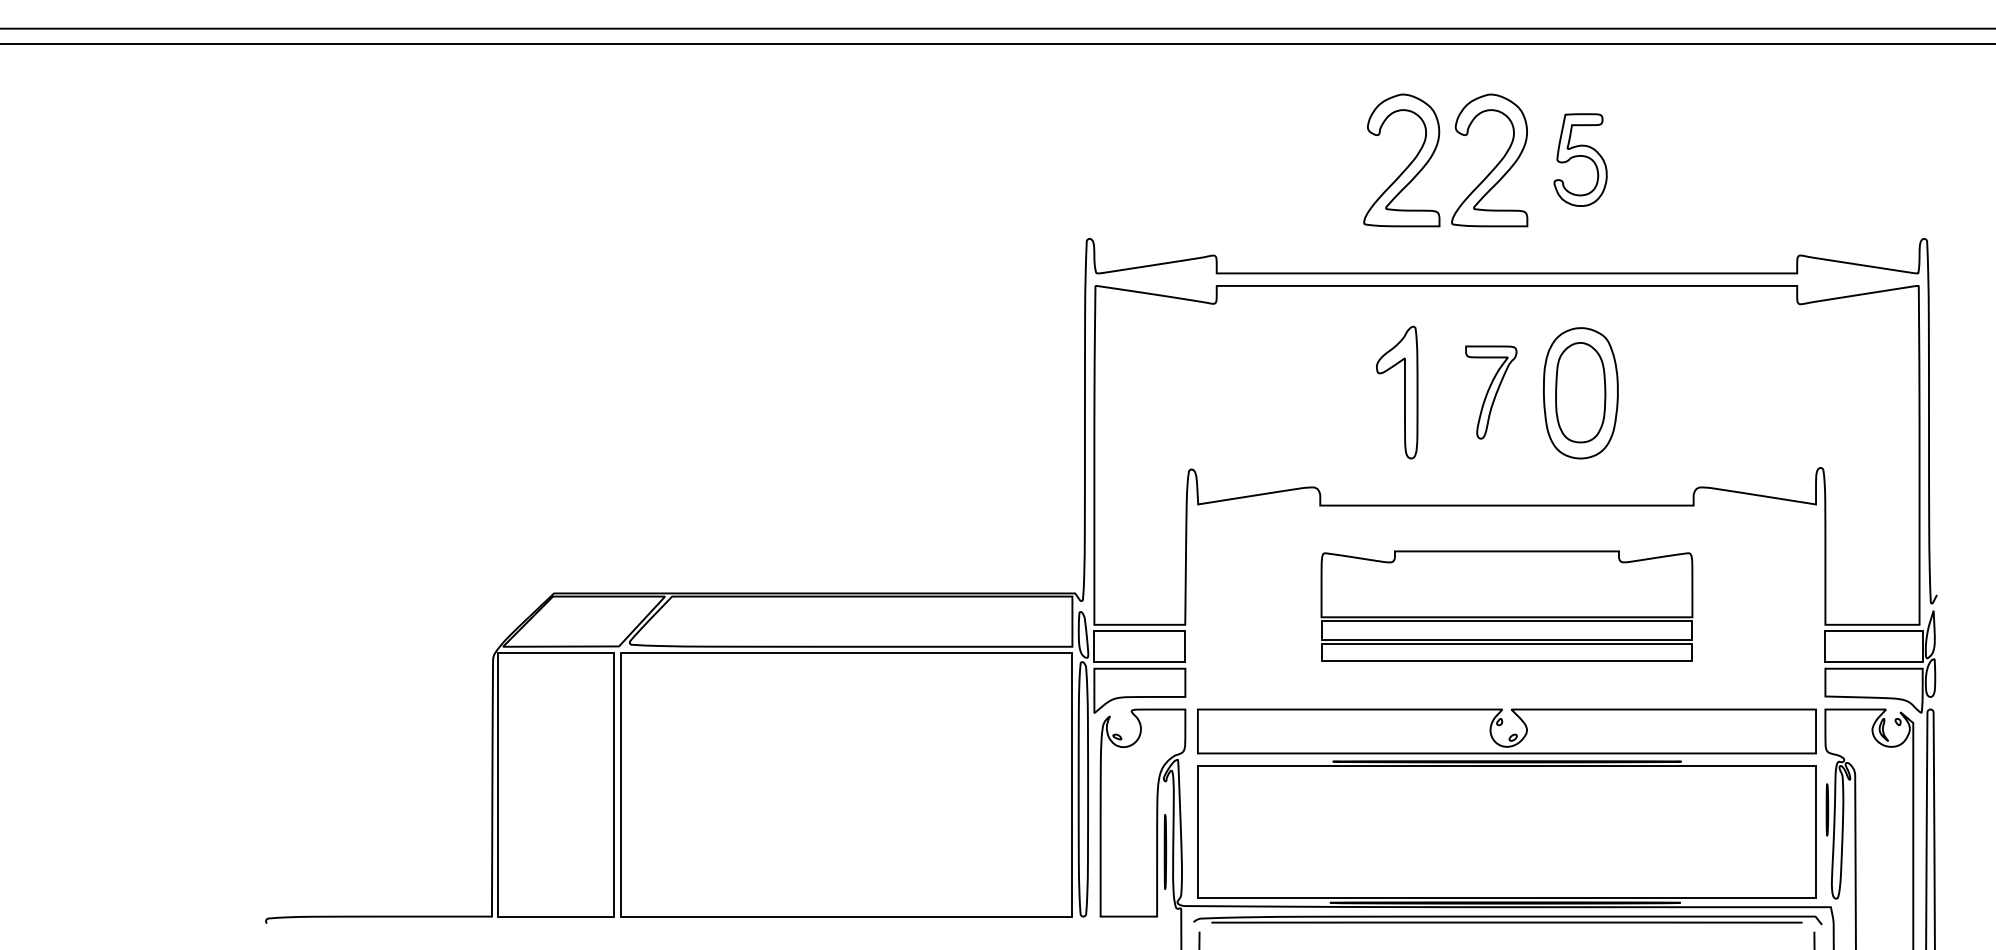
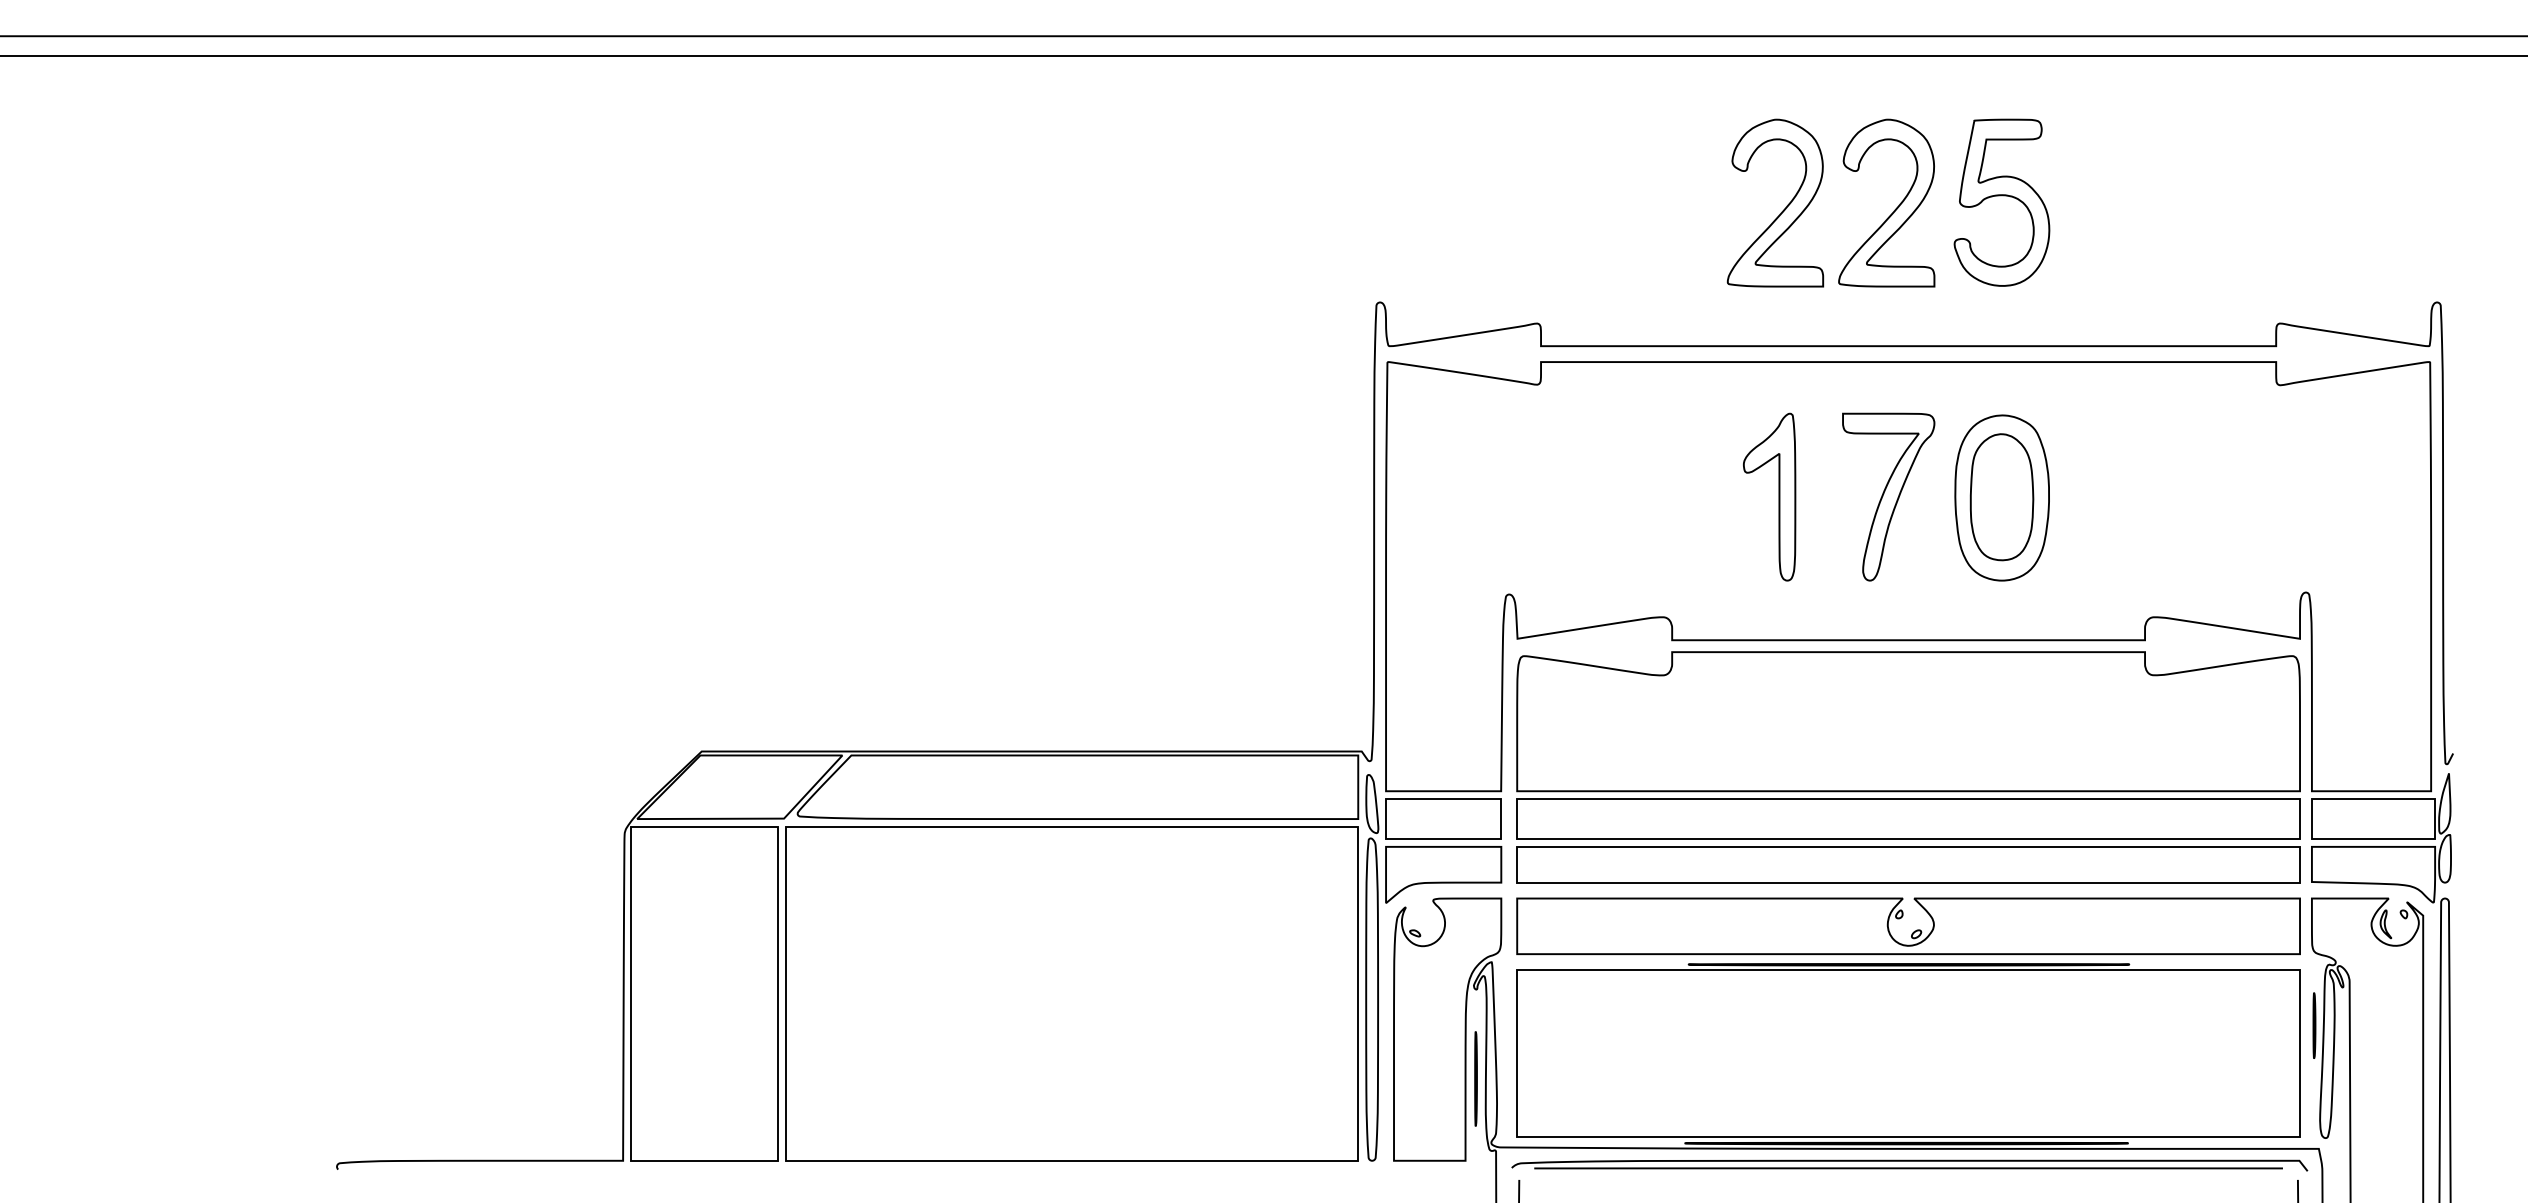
part: (1580, 159) -> (2001, 201), size x1.43
part: (1491, 392) -> (1889, 497), size x1.43
part: (1506, 605) -> (1908, 766), size x1.67

